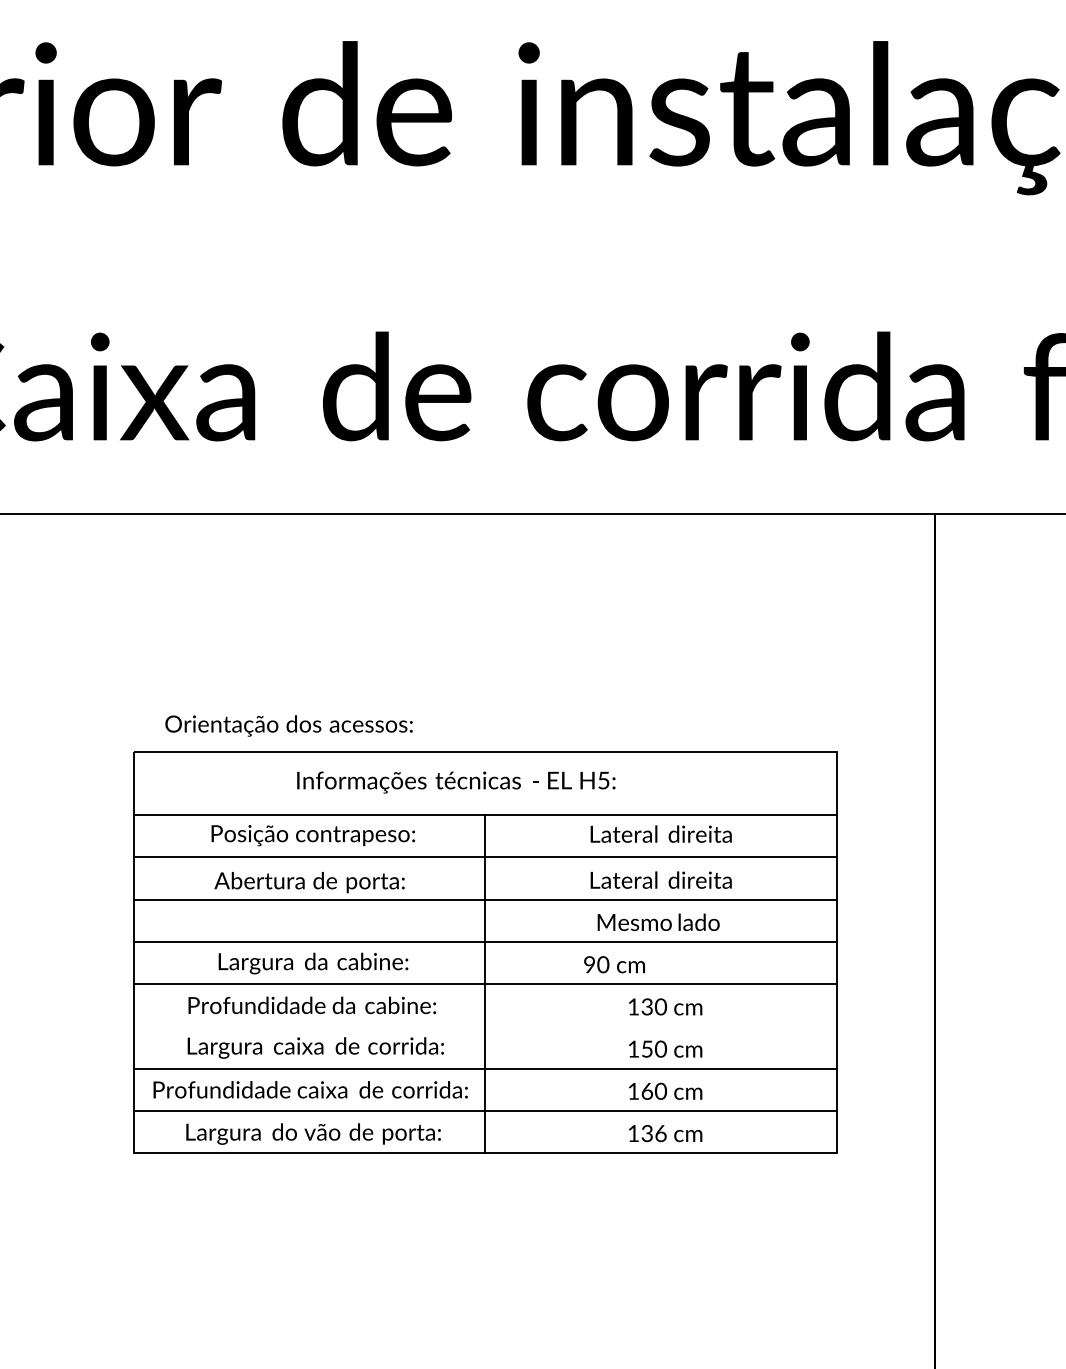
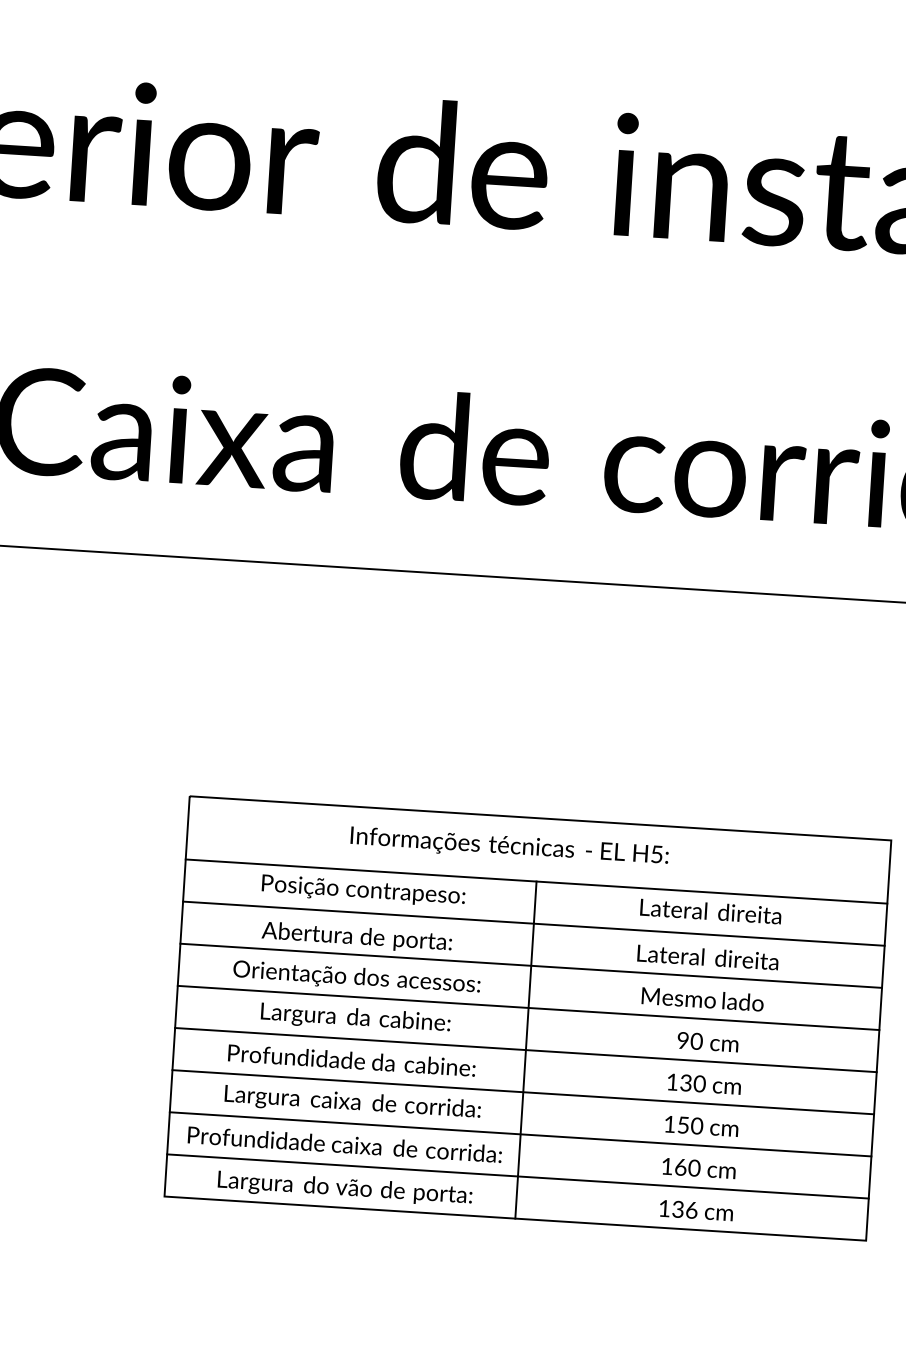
text: (288, 725) -> (356, 977), moved
text: (614, 964) -> (707, 1041), moved
line: (484, 1026) -> (522, 1092), added

